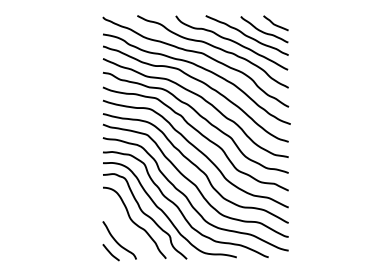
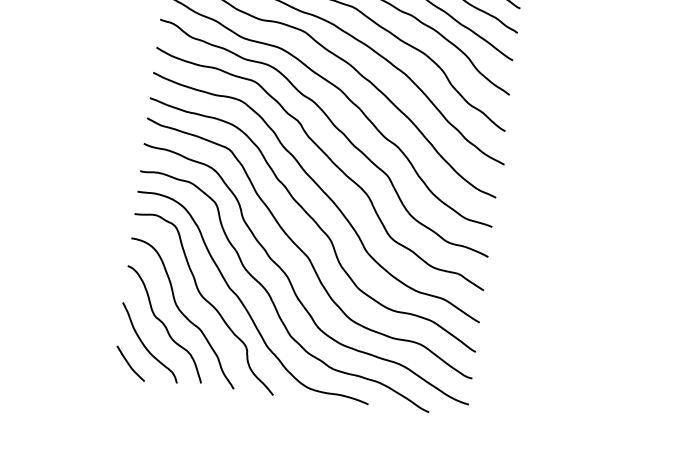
curve: (126, 229) -> (165, 323), added

